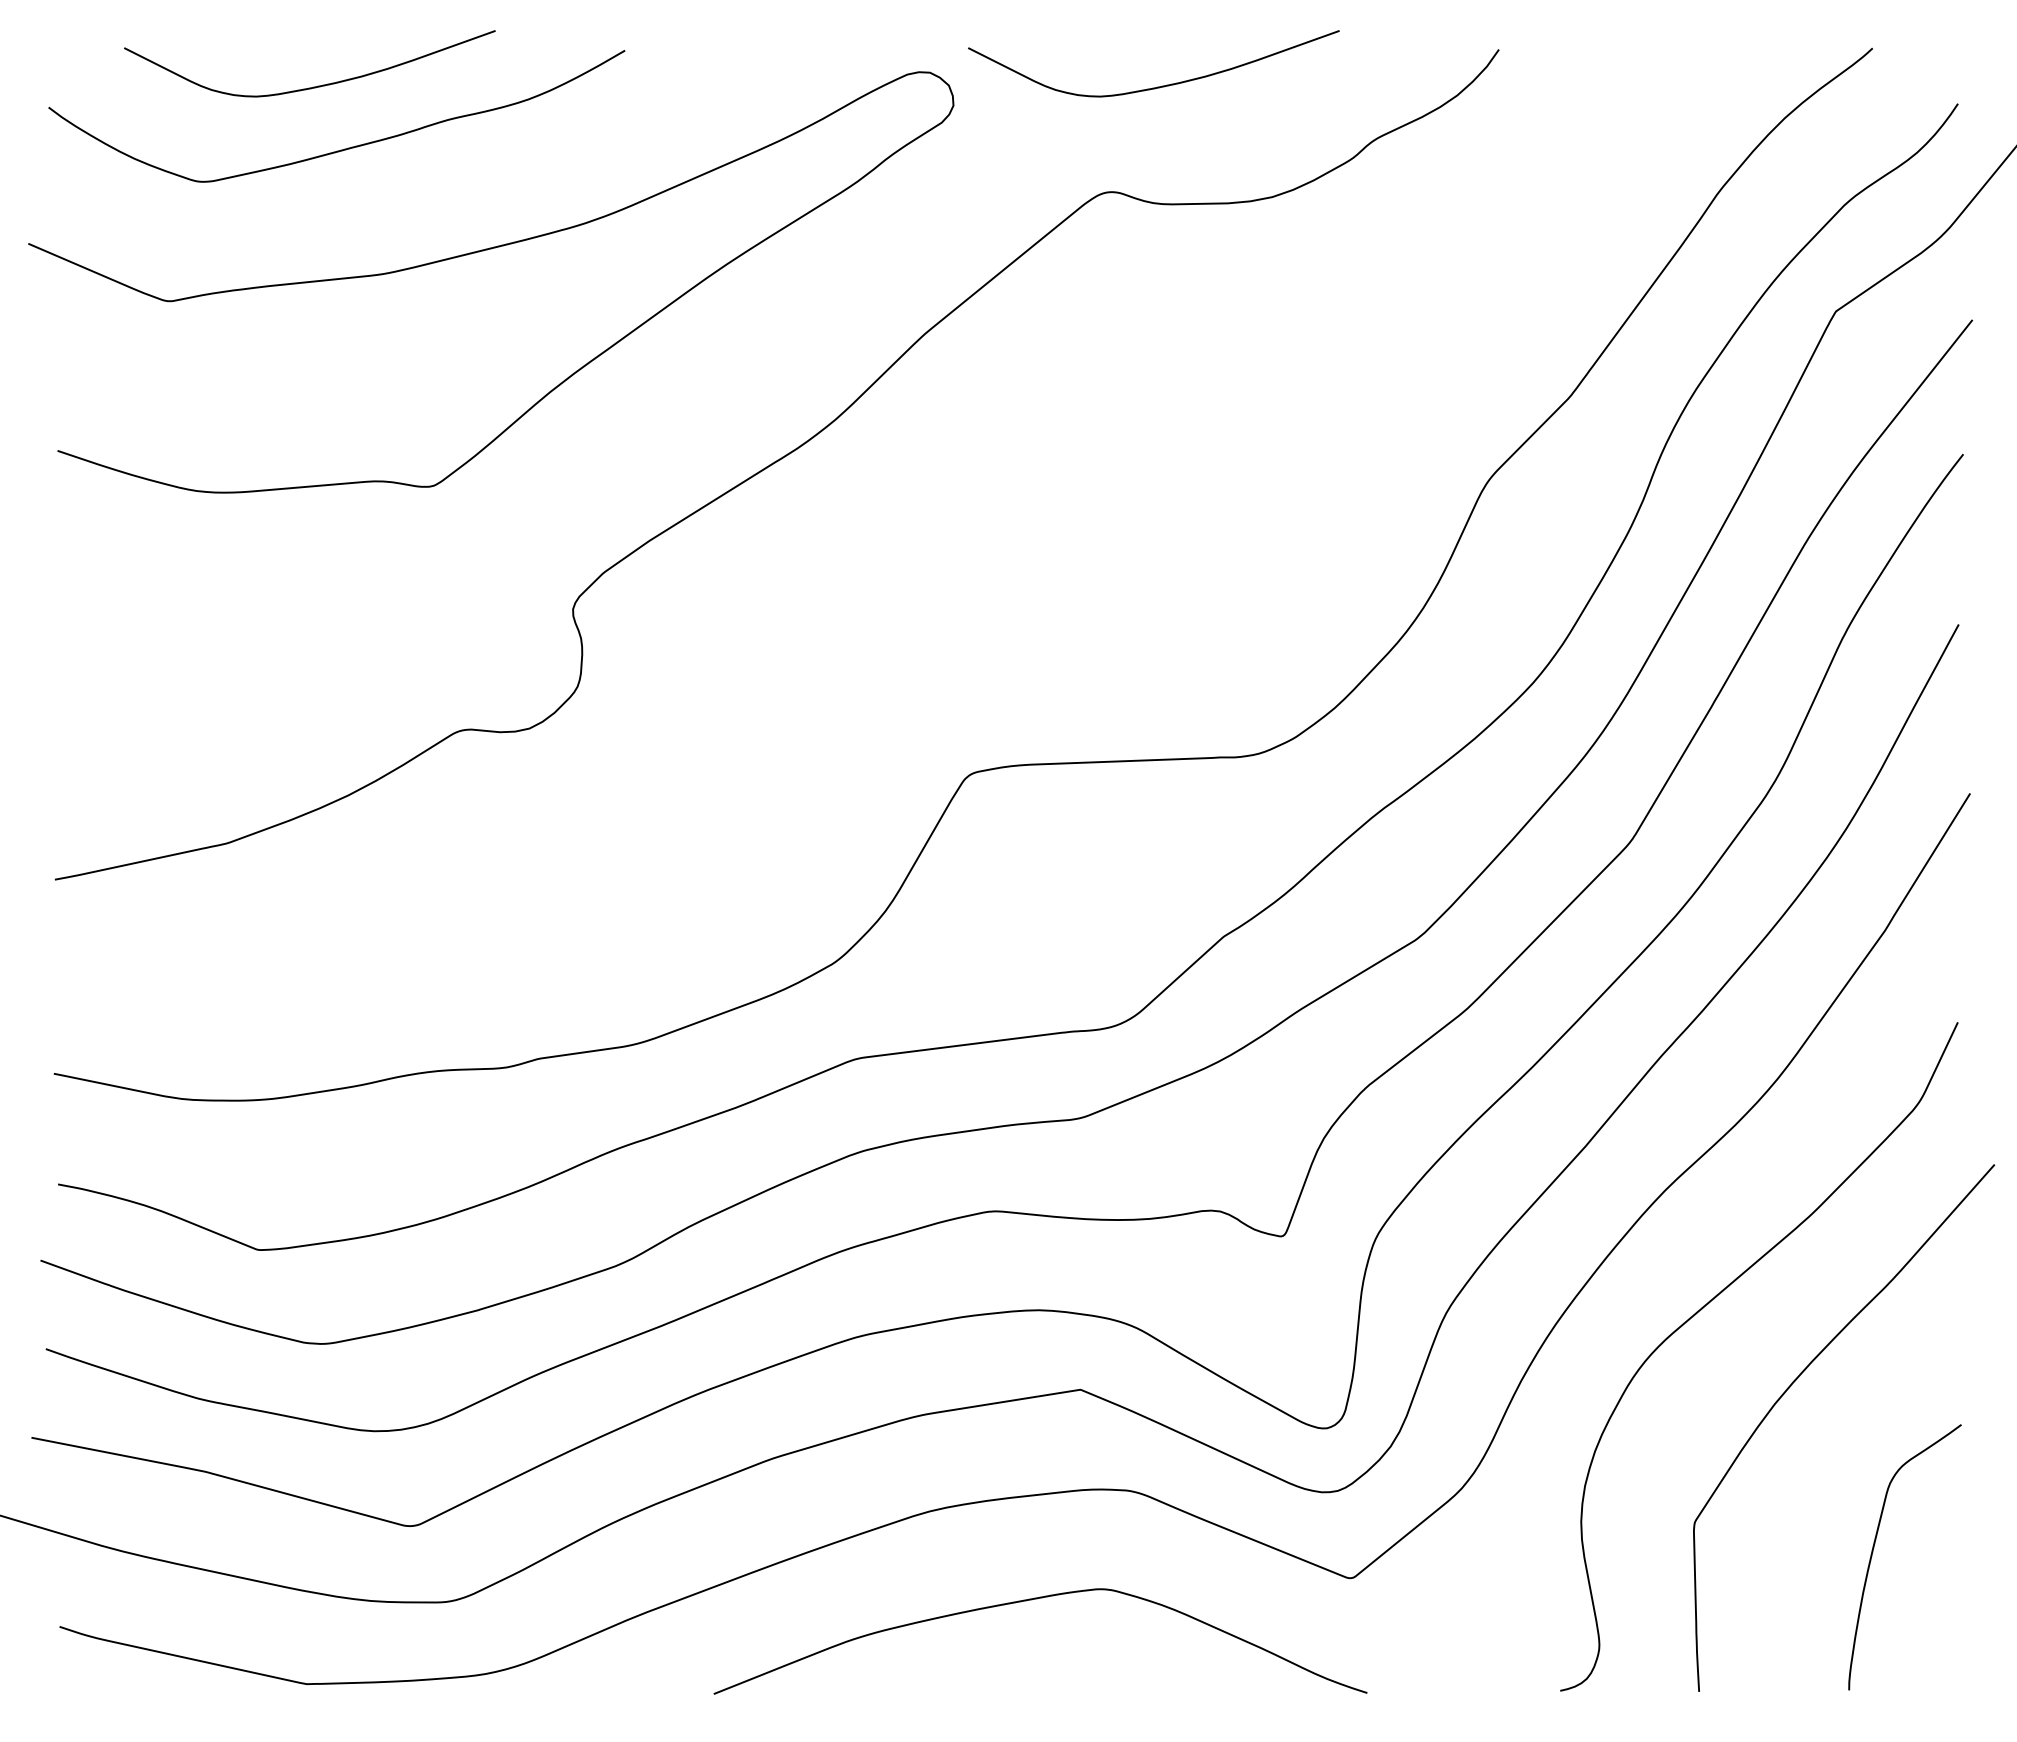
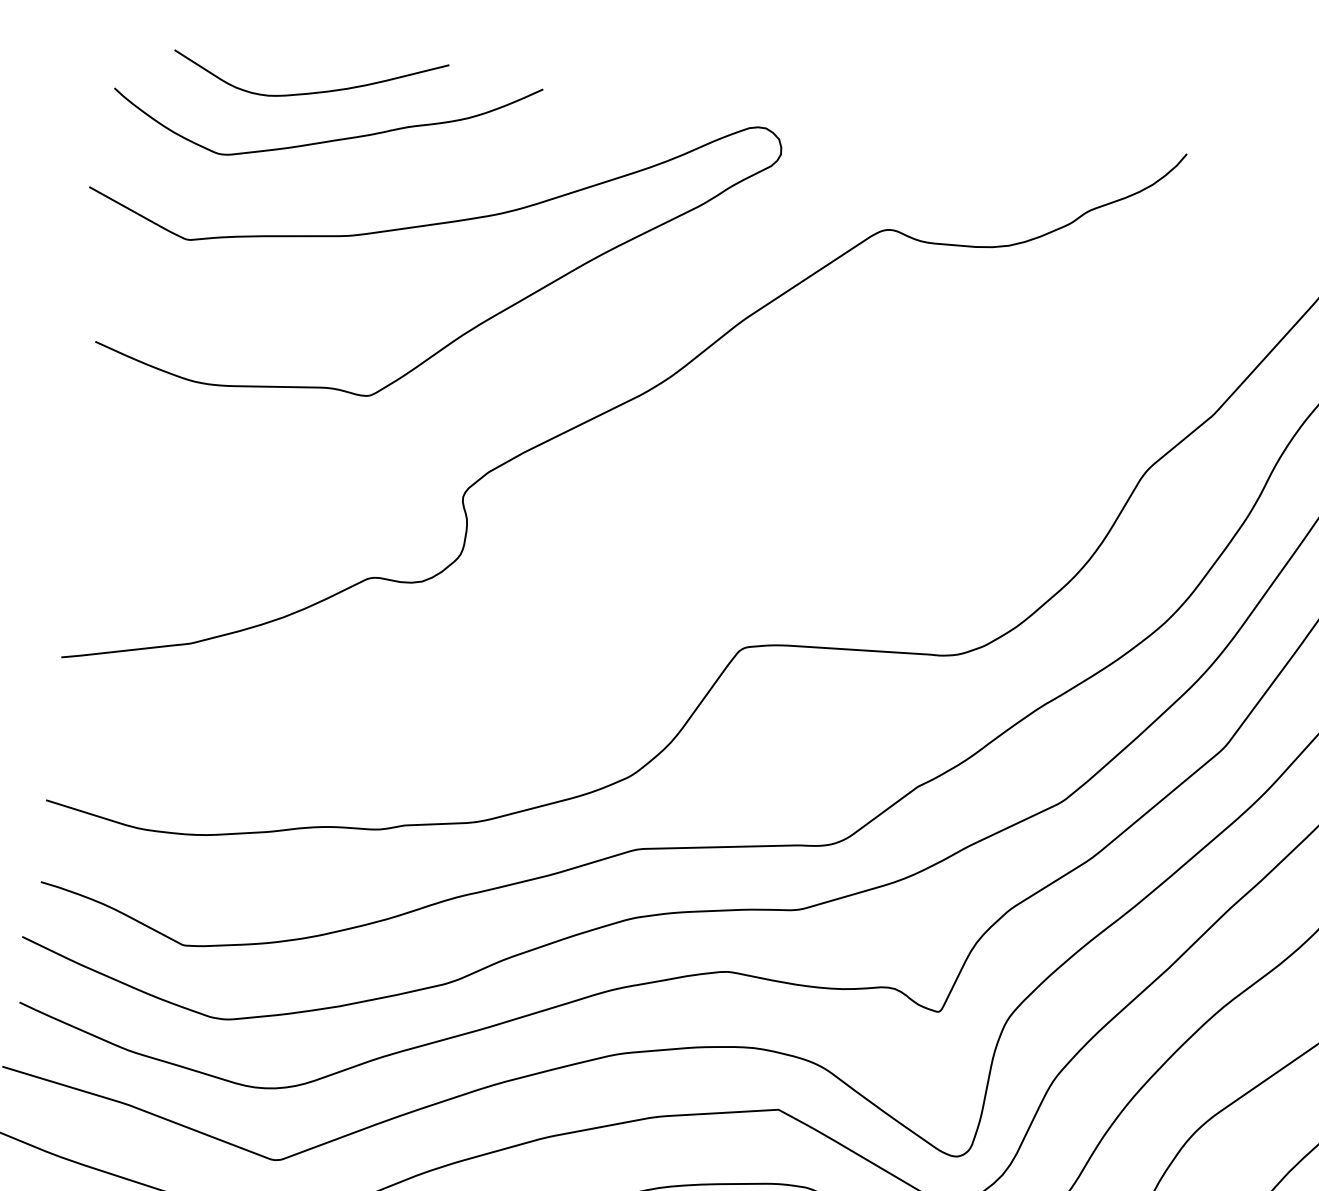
curve: (1157, 86) -> (932, 155), removed

